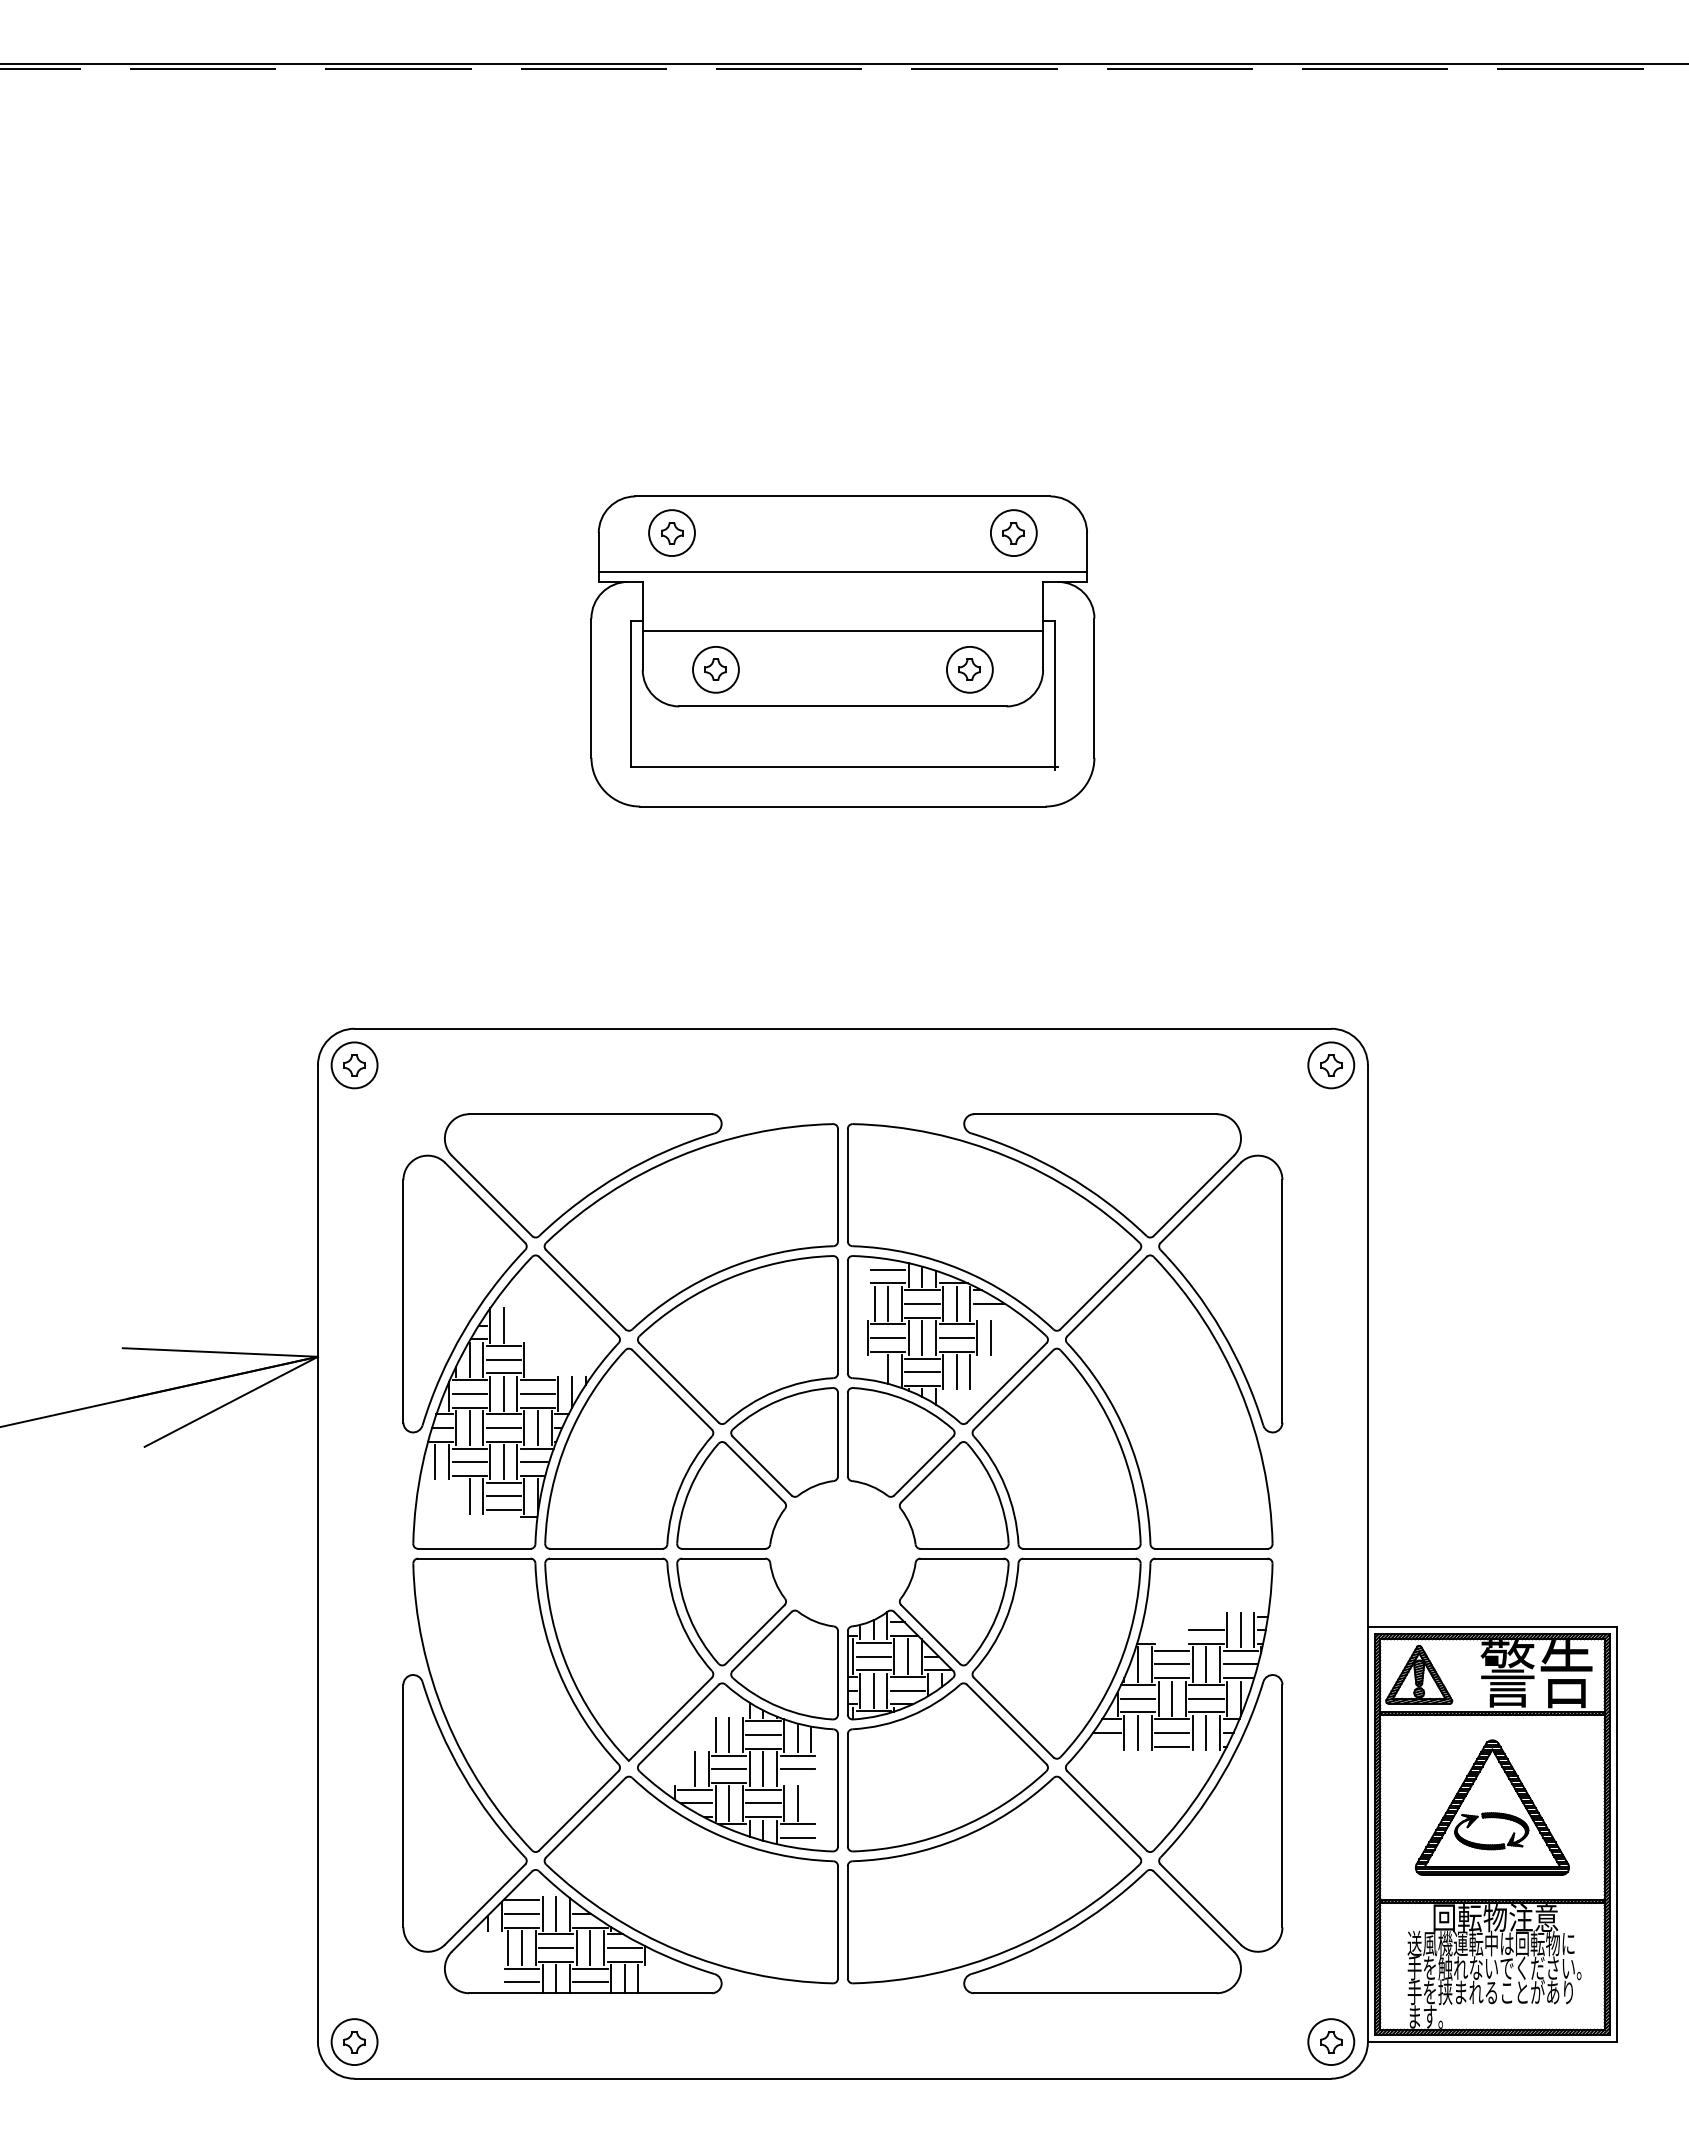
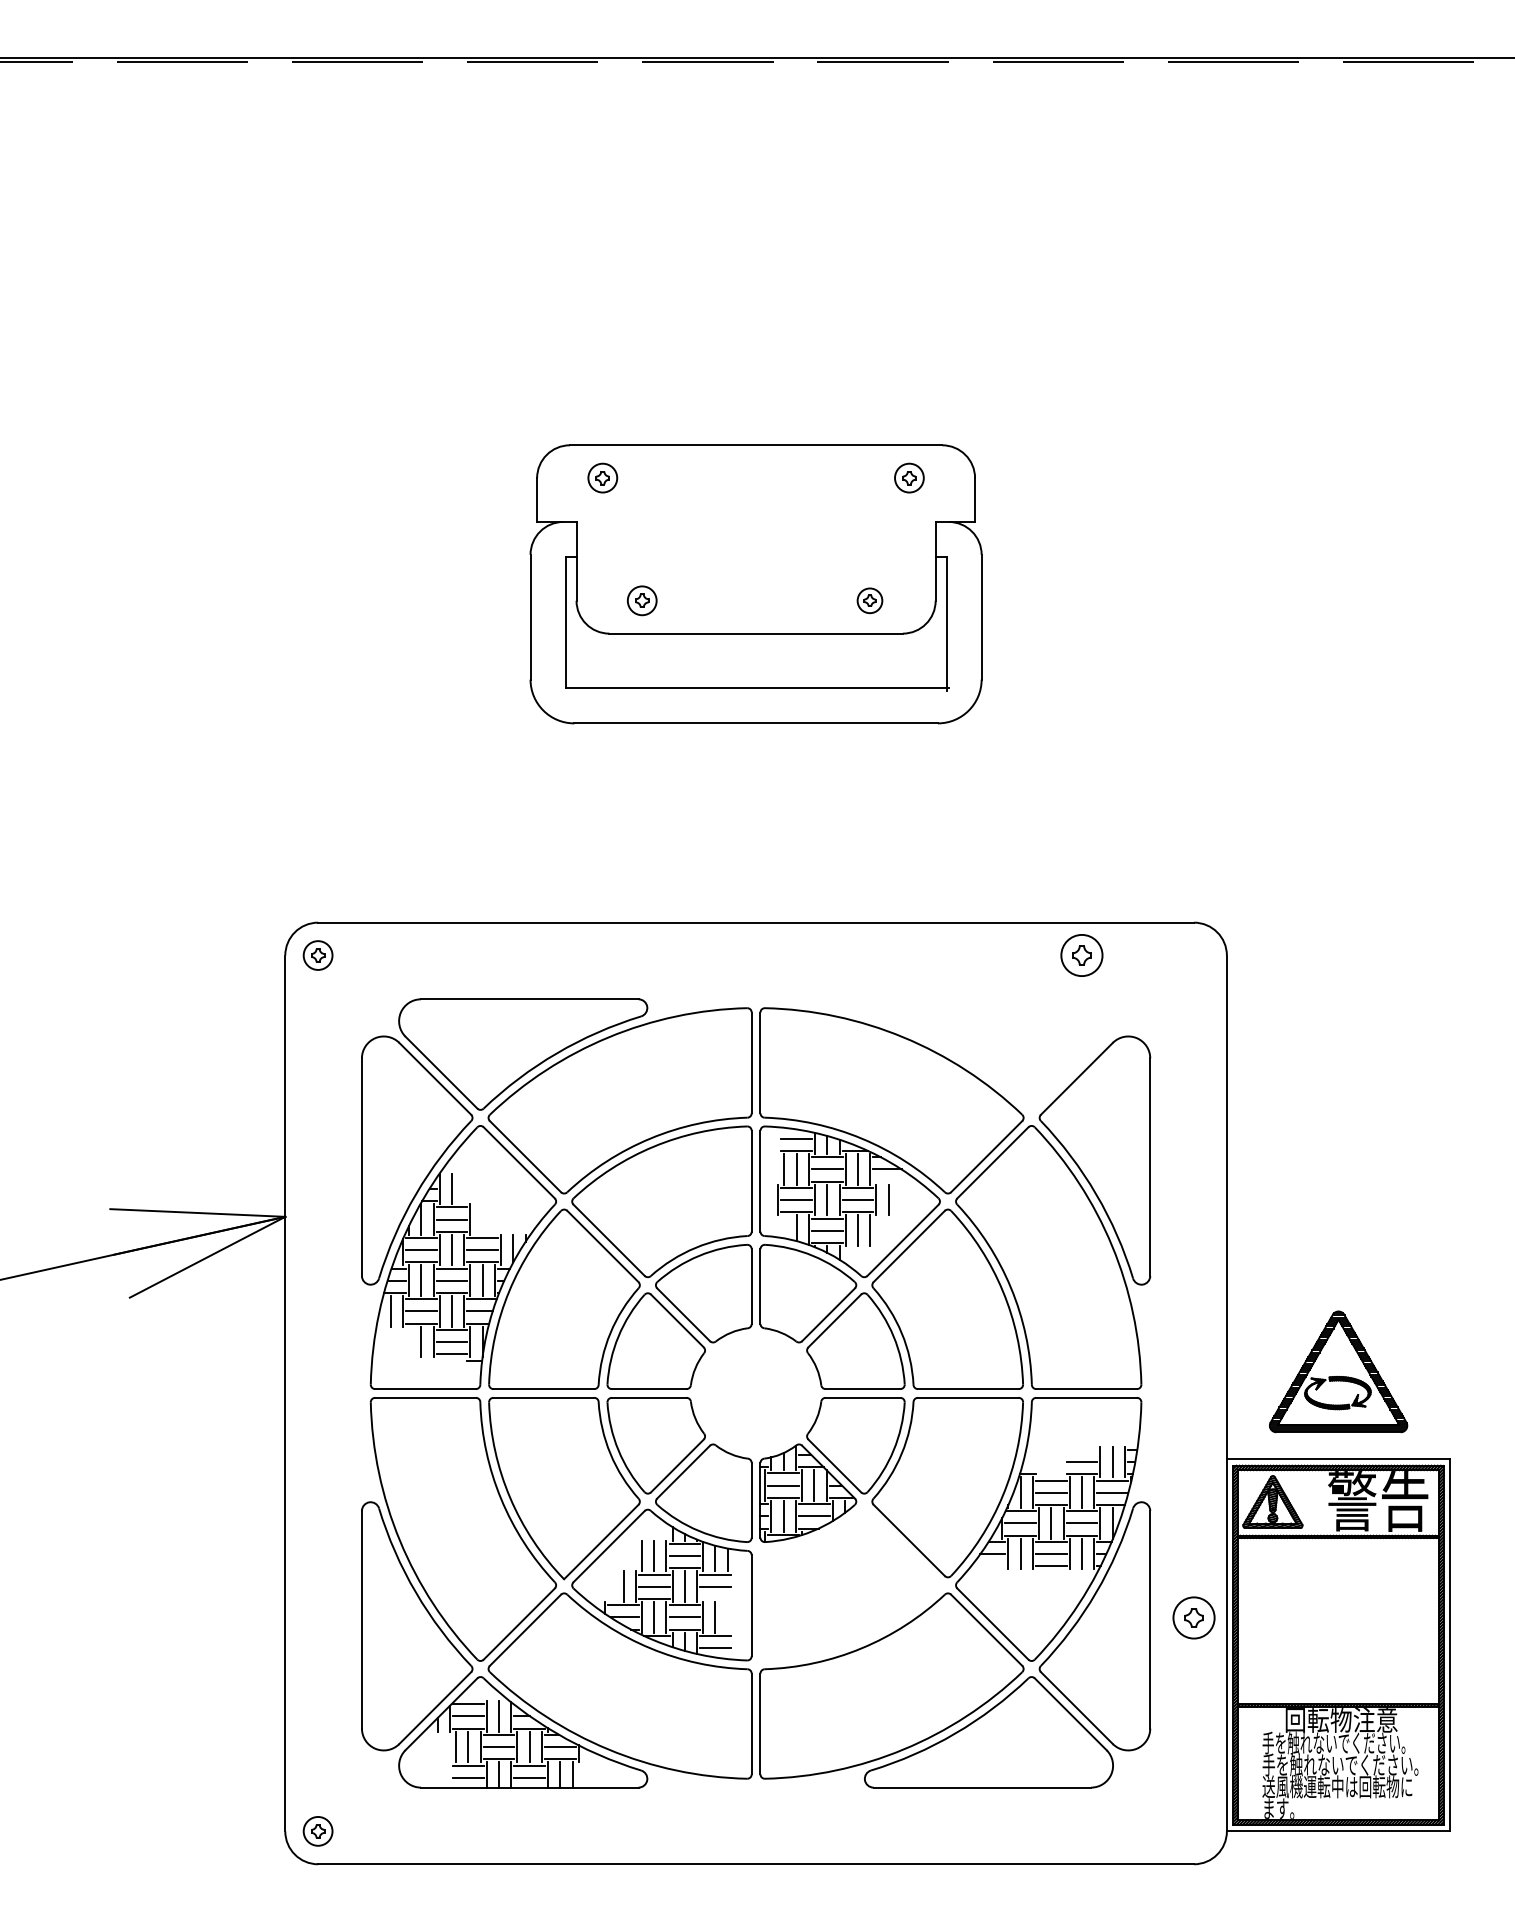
part: (671, 532) -> (602, 477), size x0.7
part: (1013, 532) -> (909, 477), size x0.7
line: (842, 572) -> (755, 513), removed
line: (842, 630) -> (755, 565), removed
part: (715, 669) -> (641, 600), size x0.7
part: (969, 669) -> (869, 600), size x0.6
part: (354, 1065) -> (318, 955), size x0.7
part: (1331, 1065) -> (1082, 955), moved
part: (1102, 1175) -> (988, 1054), removed
part: (947, 1767) -> (849, 1585), removed
part: (1492, 1807) -> (1338, 1371), moved
text: (1490, 1943) -> (1336, 1743), 送風機運転中は回転物に -> 手を触れないでください。
text: (1490, 1992) -> (1336, 1786), 手を挟まれることがあり -> 送風機運転中は回転物に
part: (354, 2041) -> (318, 1830), size x0.7
part: (1331, 2041) -> (1194, 1617), moved

